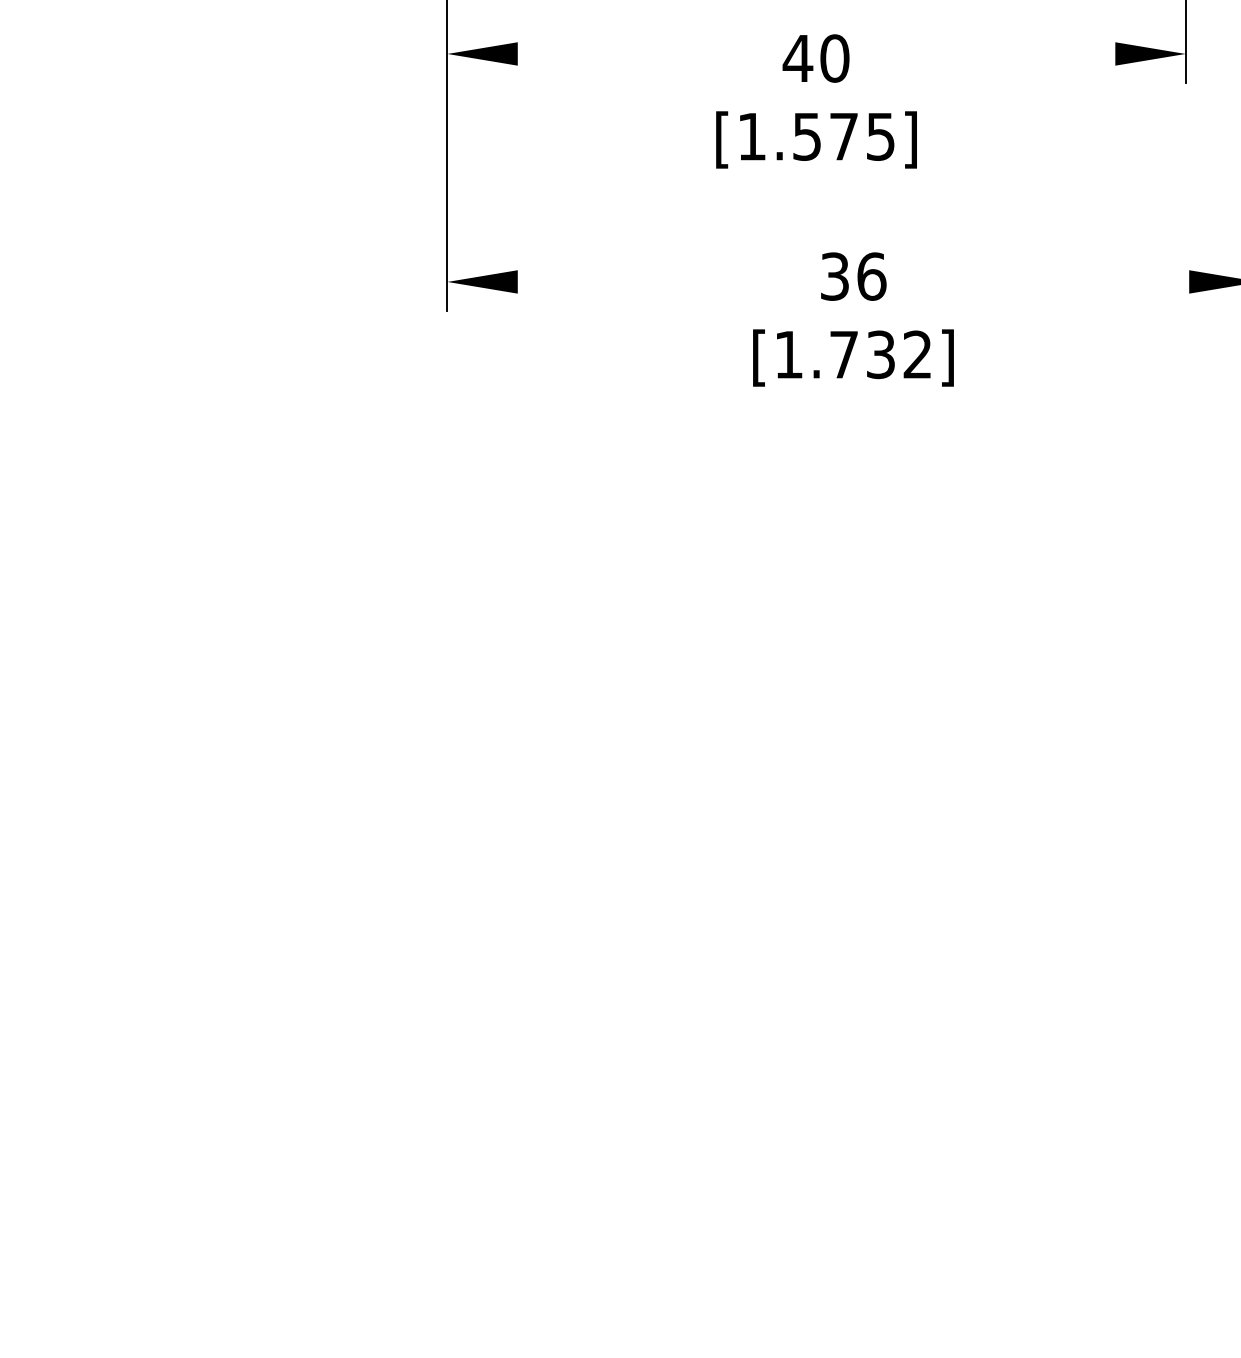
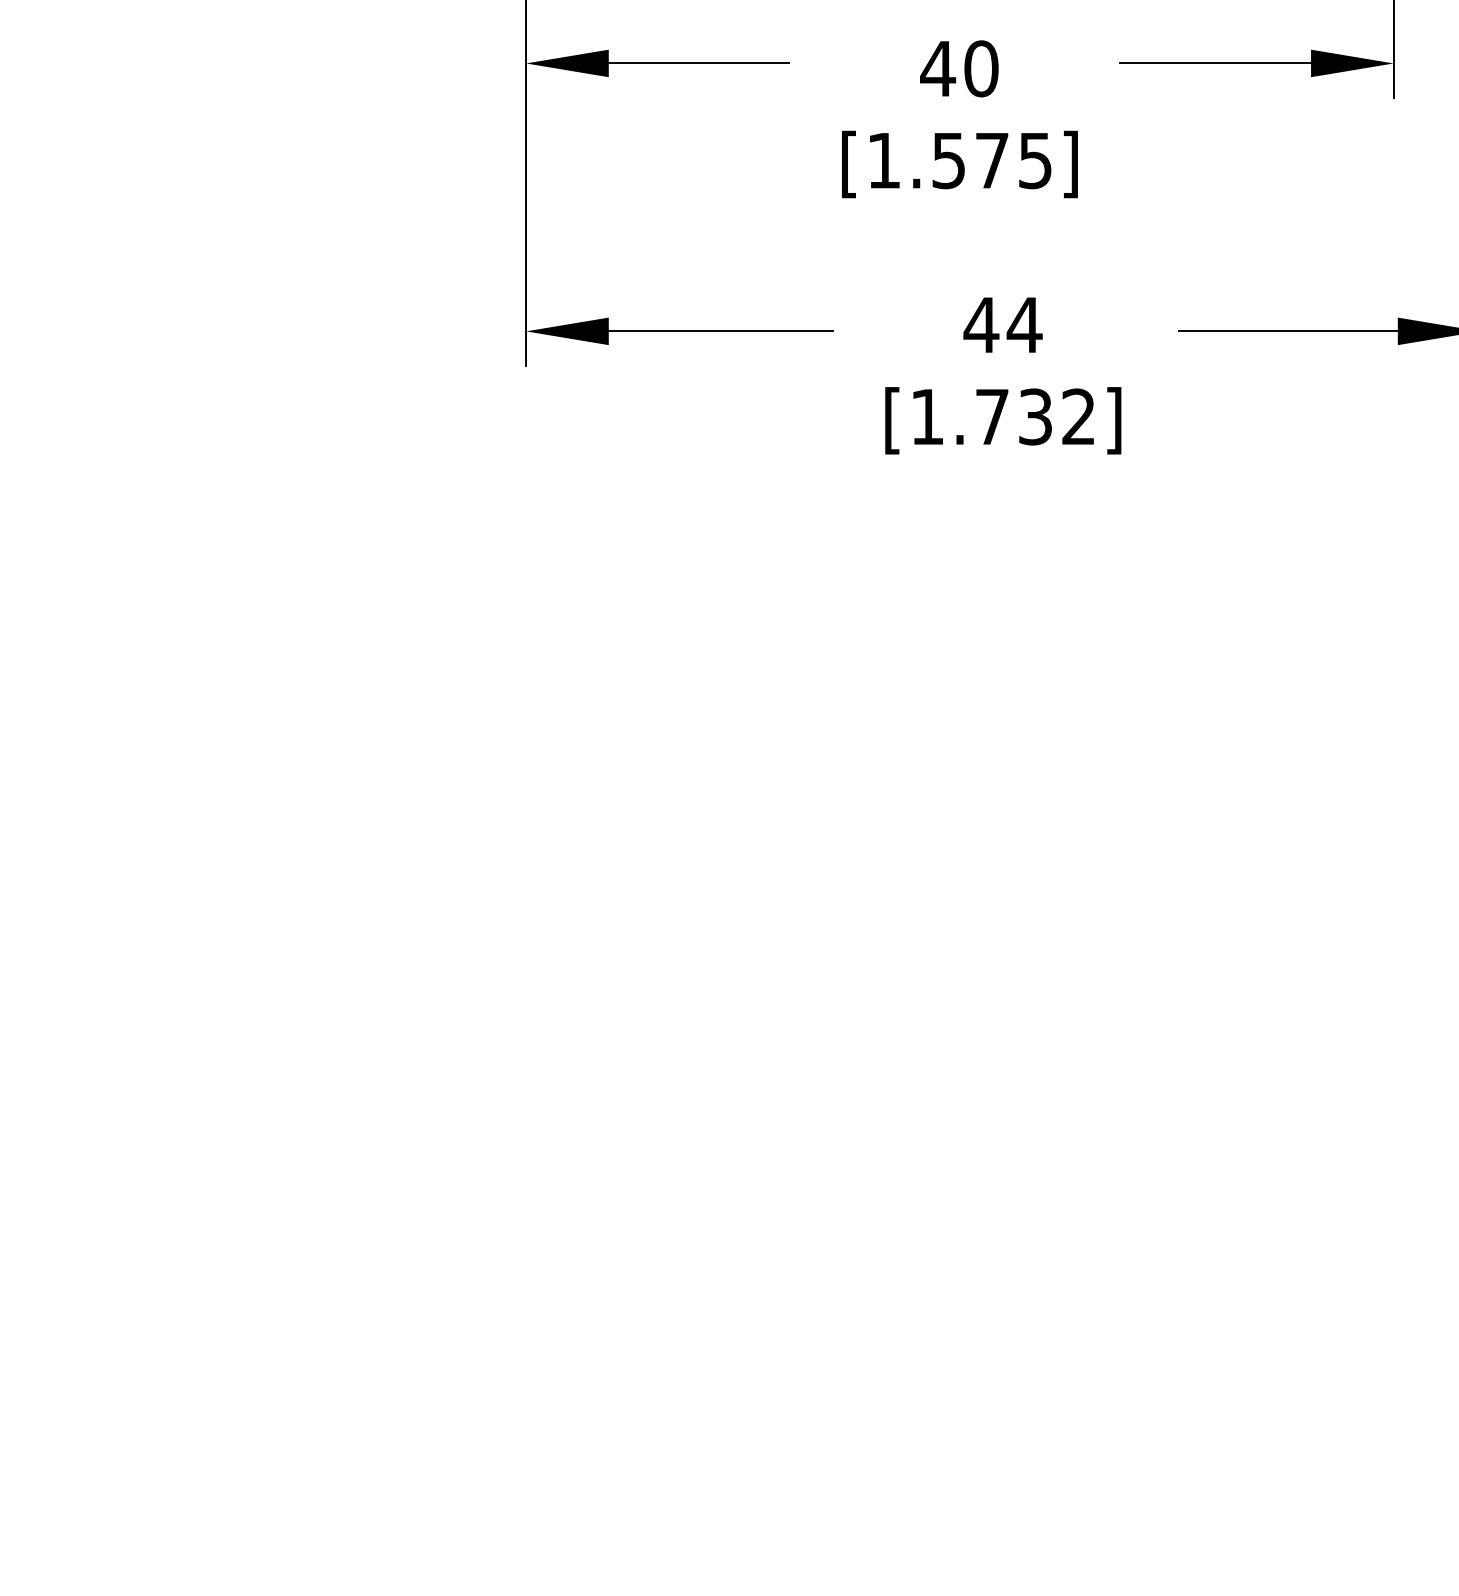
line: (594, 54) -> (698, 63), added
line: (1034, 54) -> (1215, 63), added
text: (852, 276) -> (1002, 324), 36 -> 44
line: (612, 282) -> (720, 331), added
line: (1095, 282) -> (1287, 331), added

